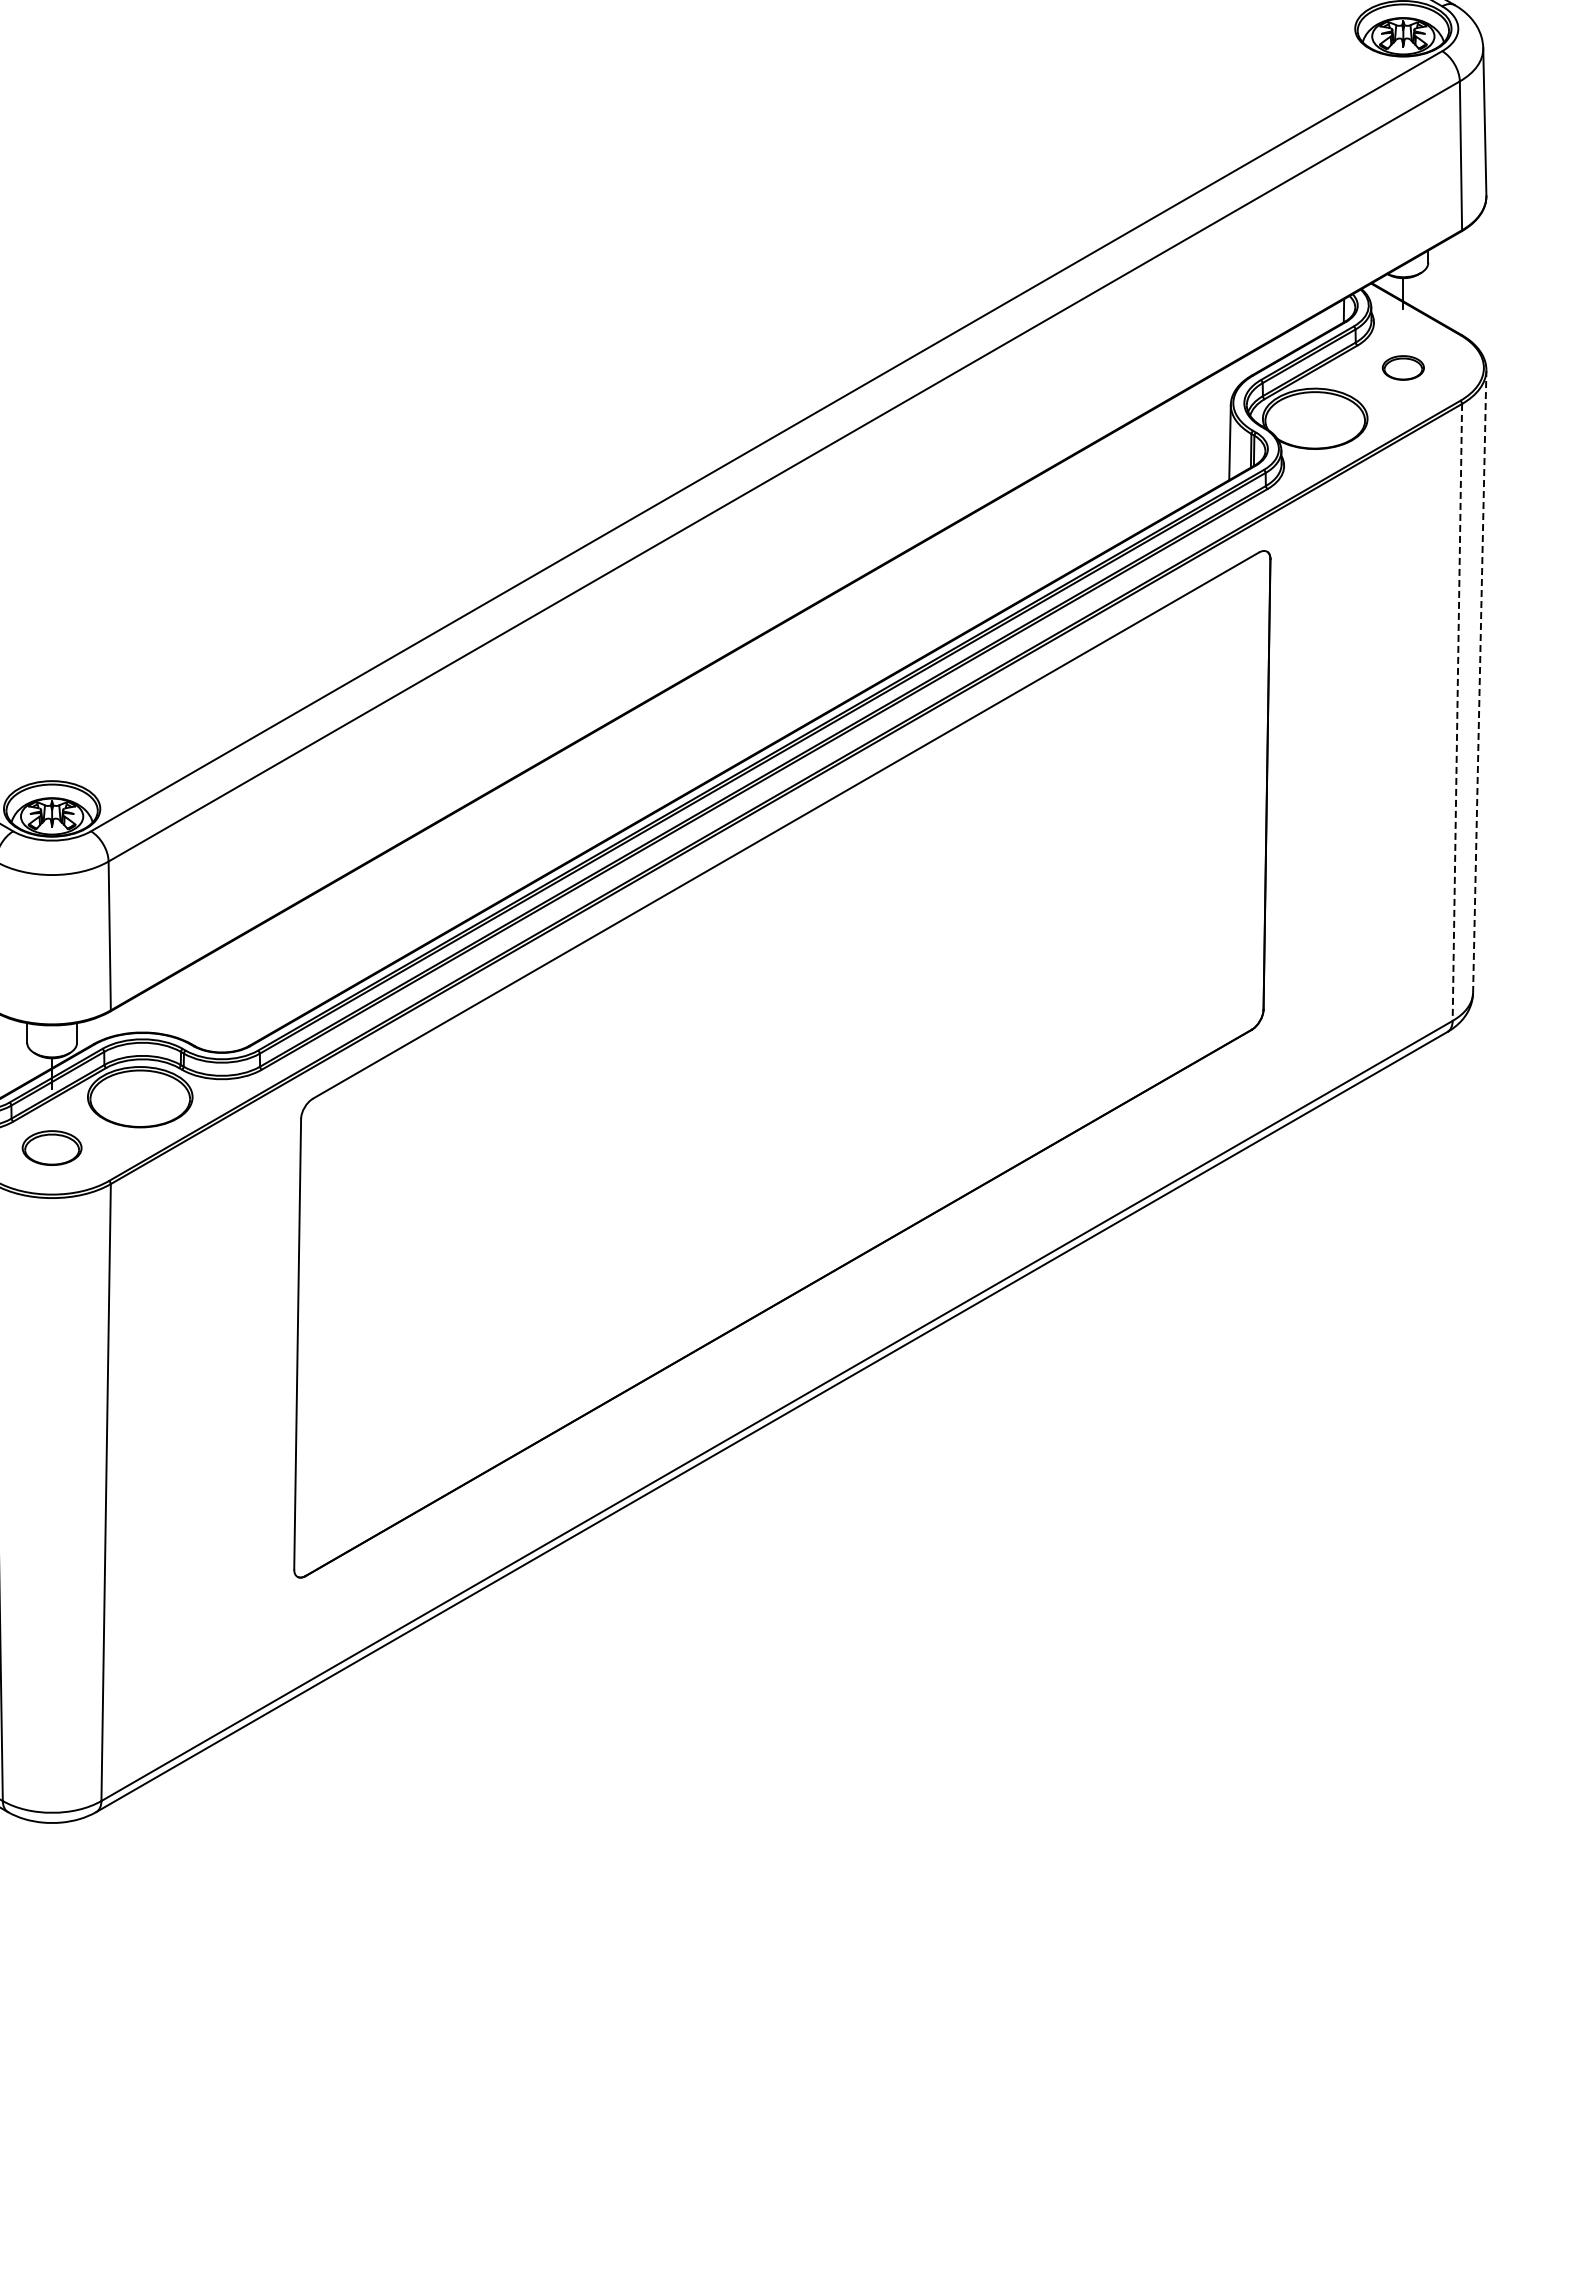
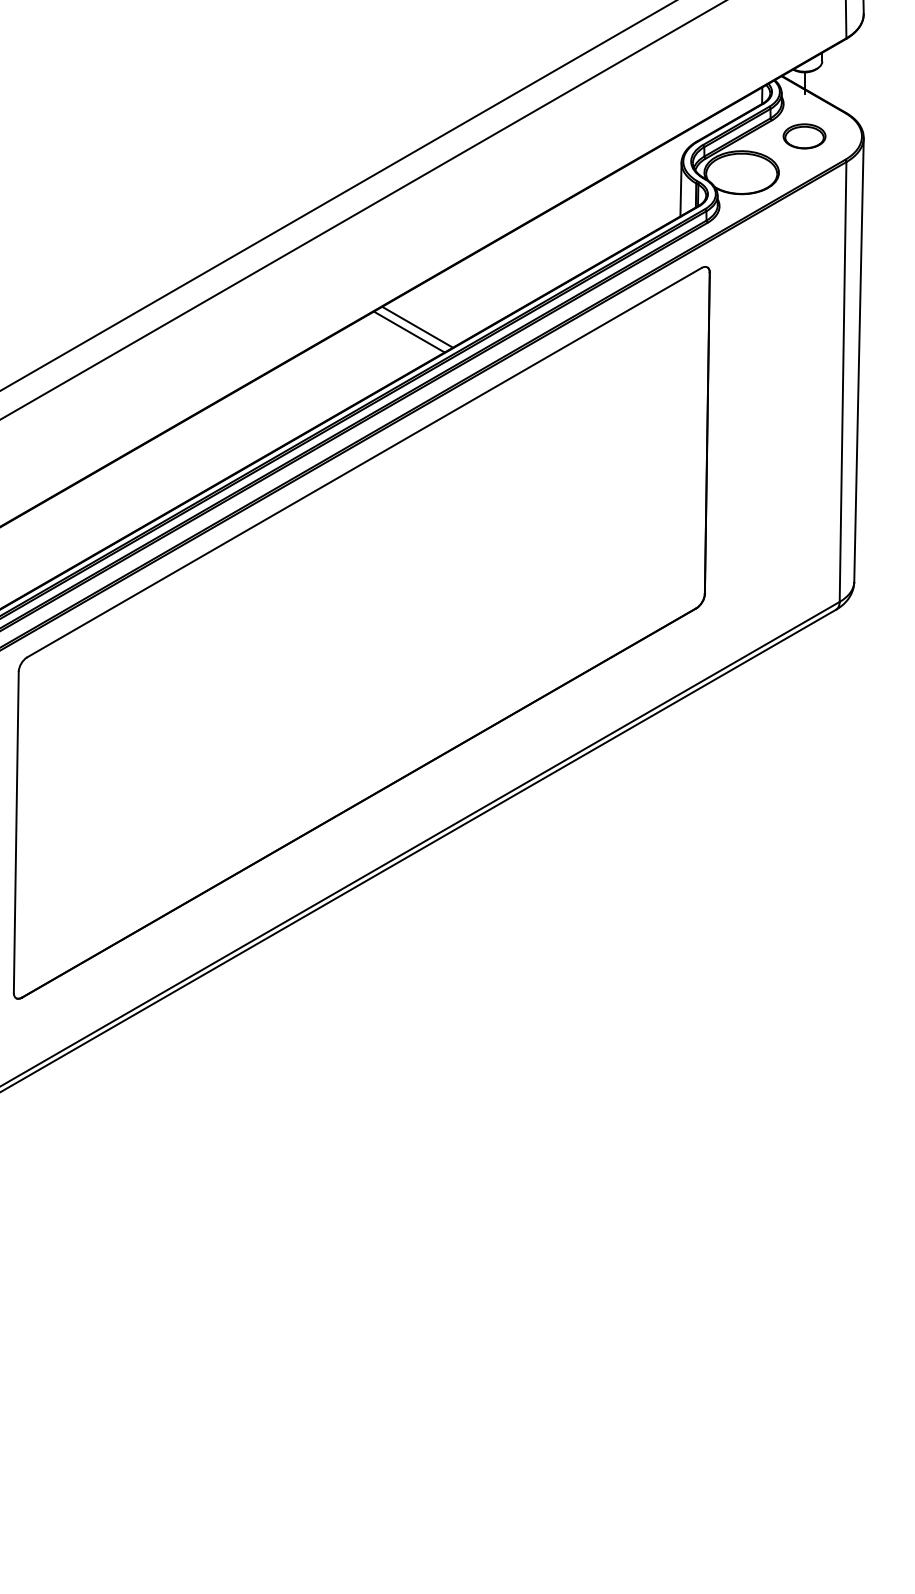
part: (1403, 367) -> (804, 136), size x1.43
line: (860, 635) -> (417, 327), added
line: (848, 642) -> (408, 332), added
line: (1479, 681) -> (858, 359), dashed -> solid
line: (1457, 712) -> (843, 382), dashed -> solid

